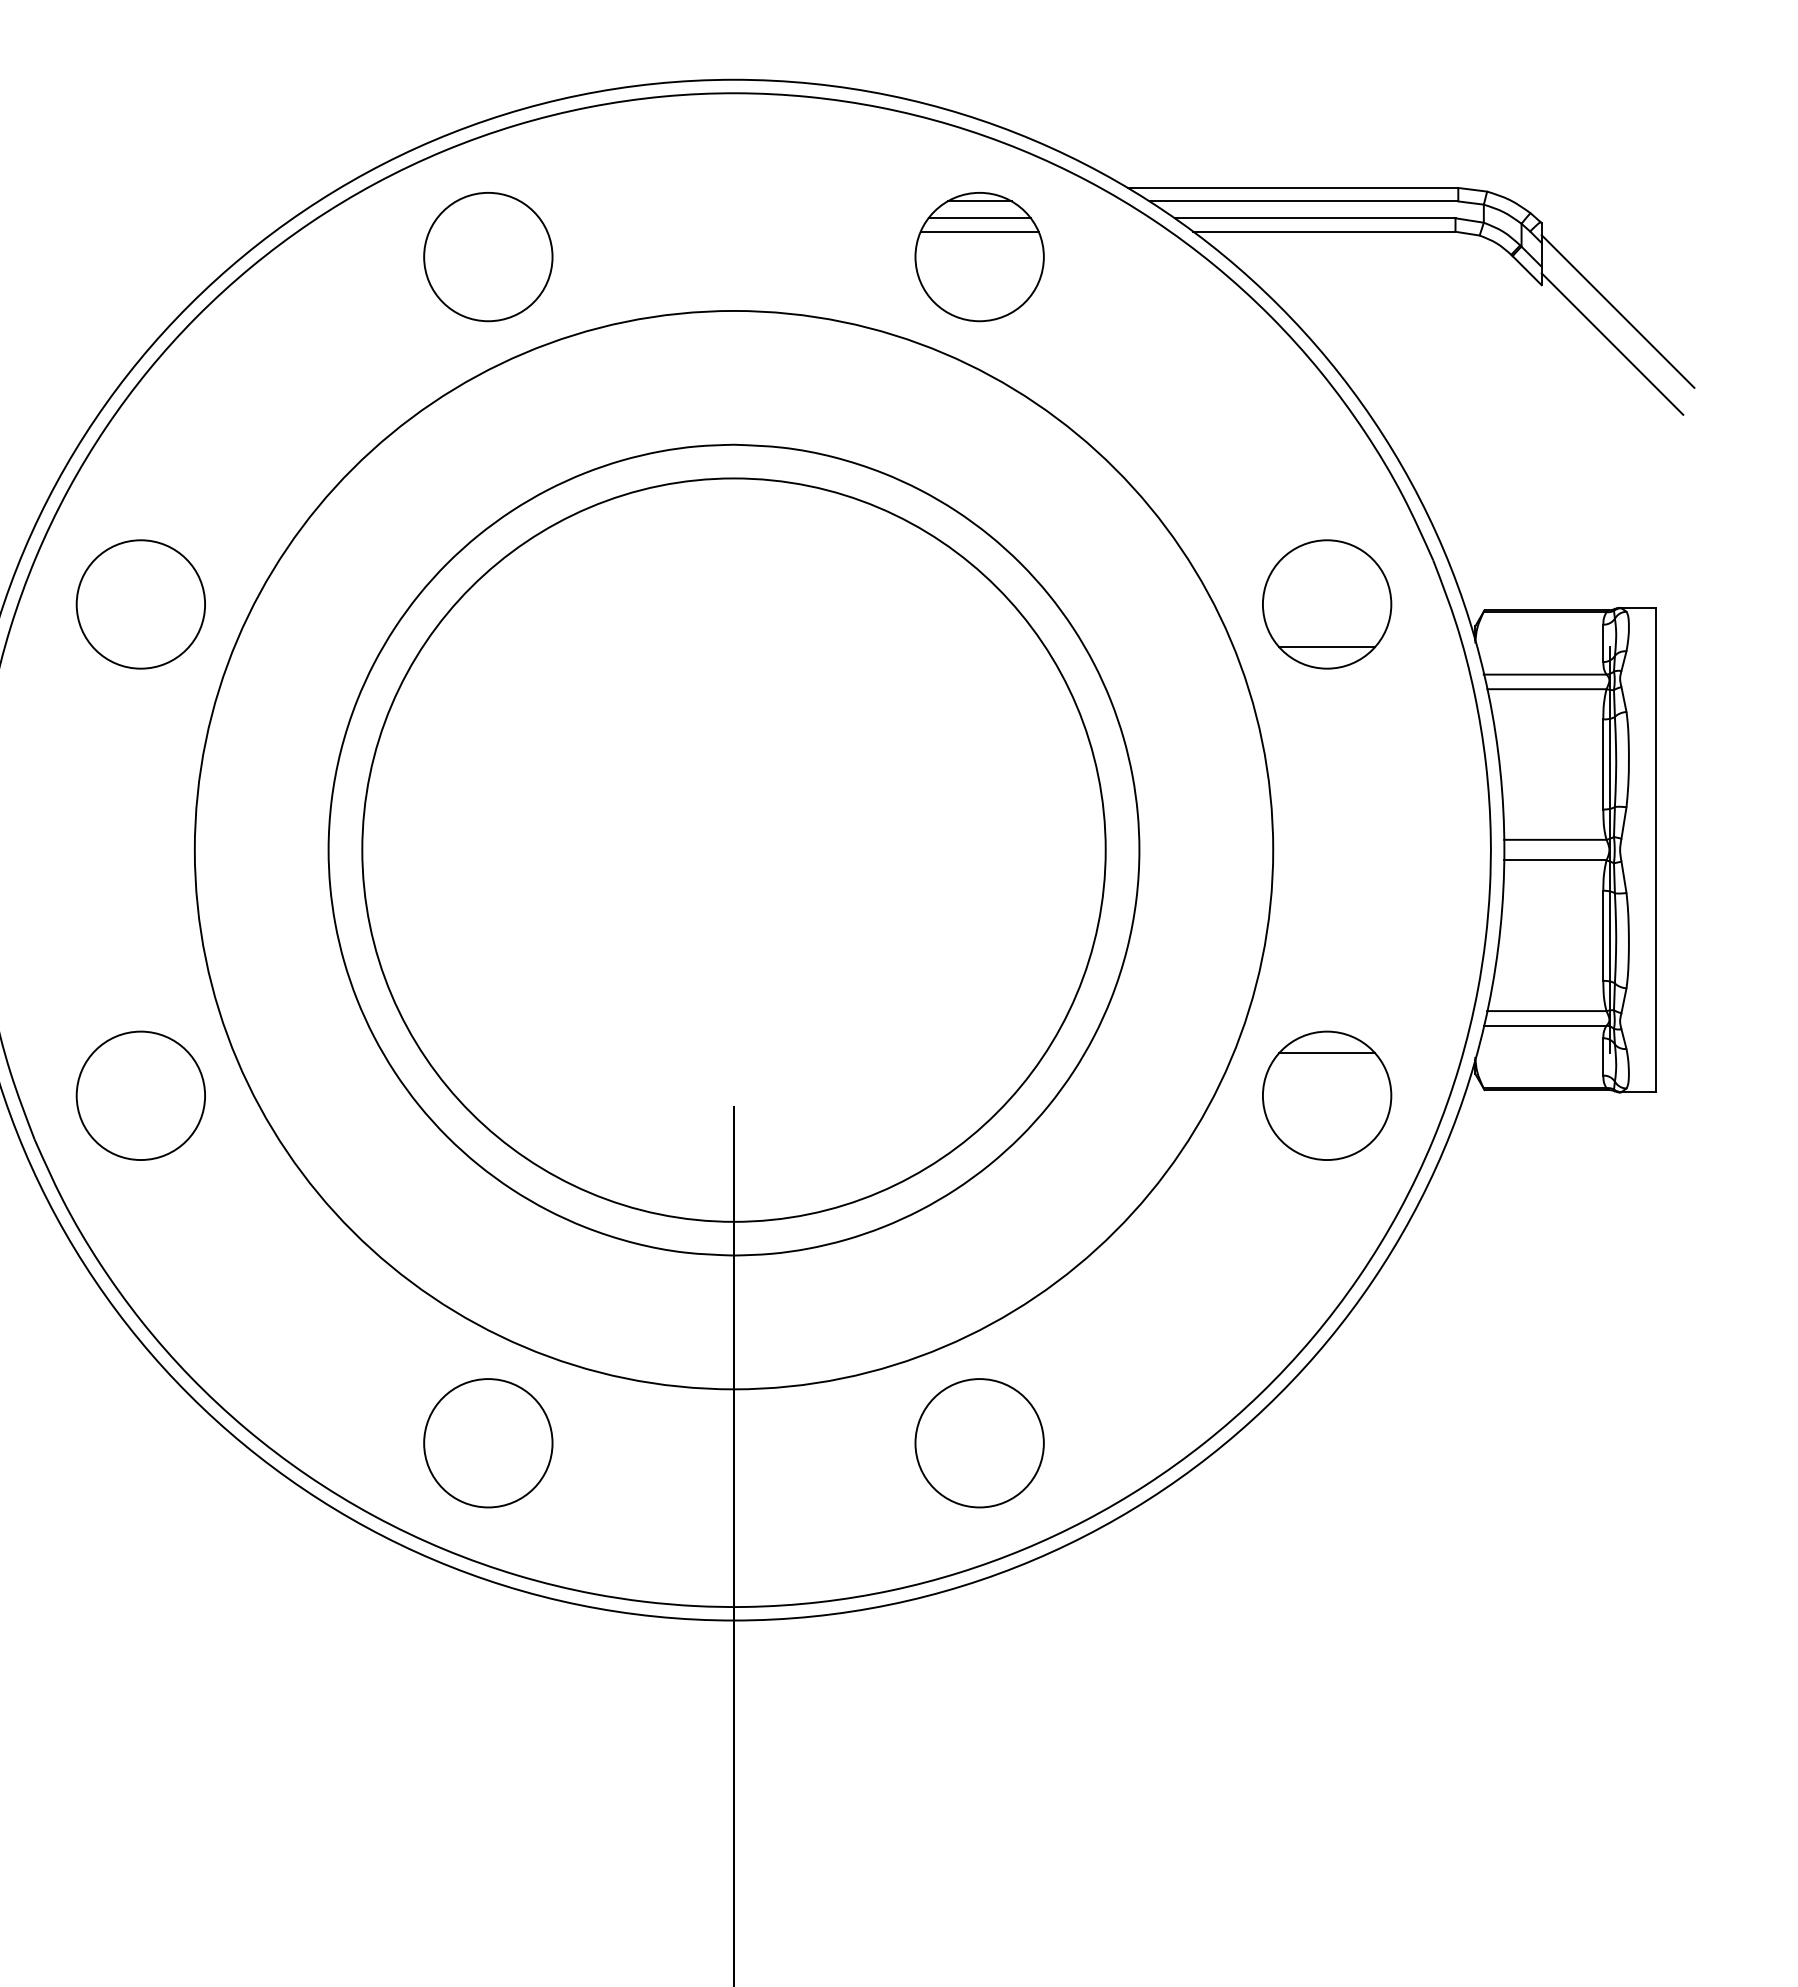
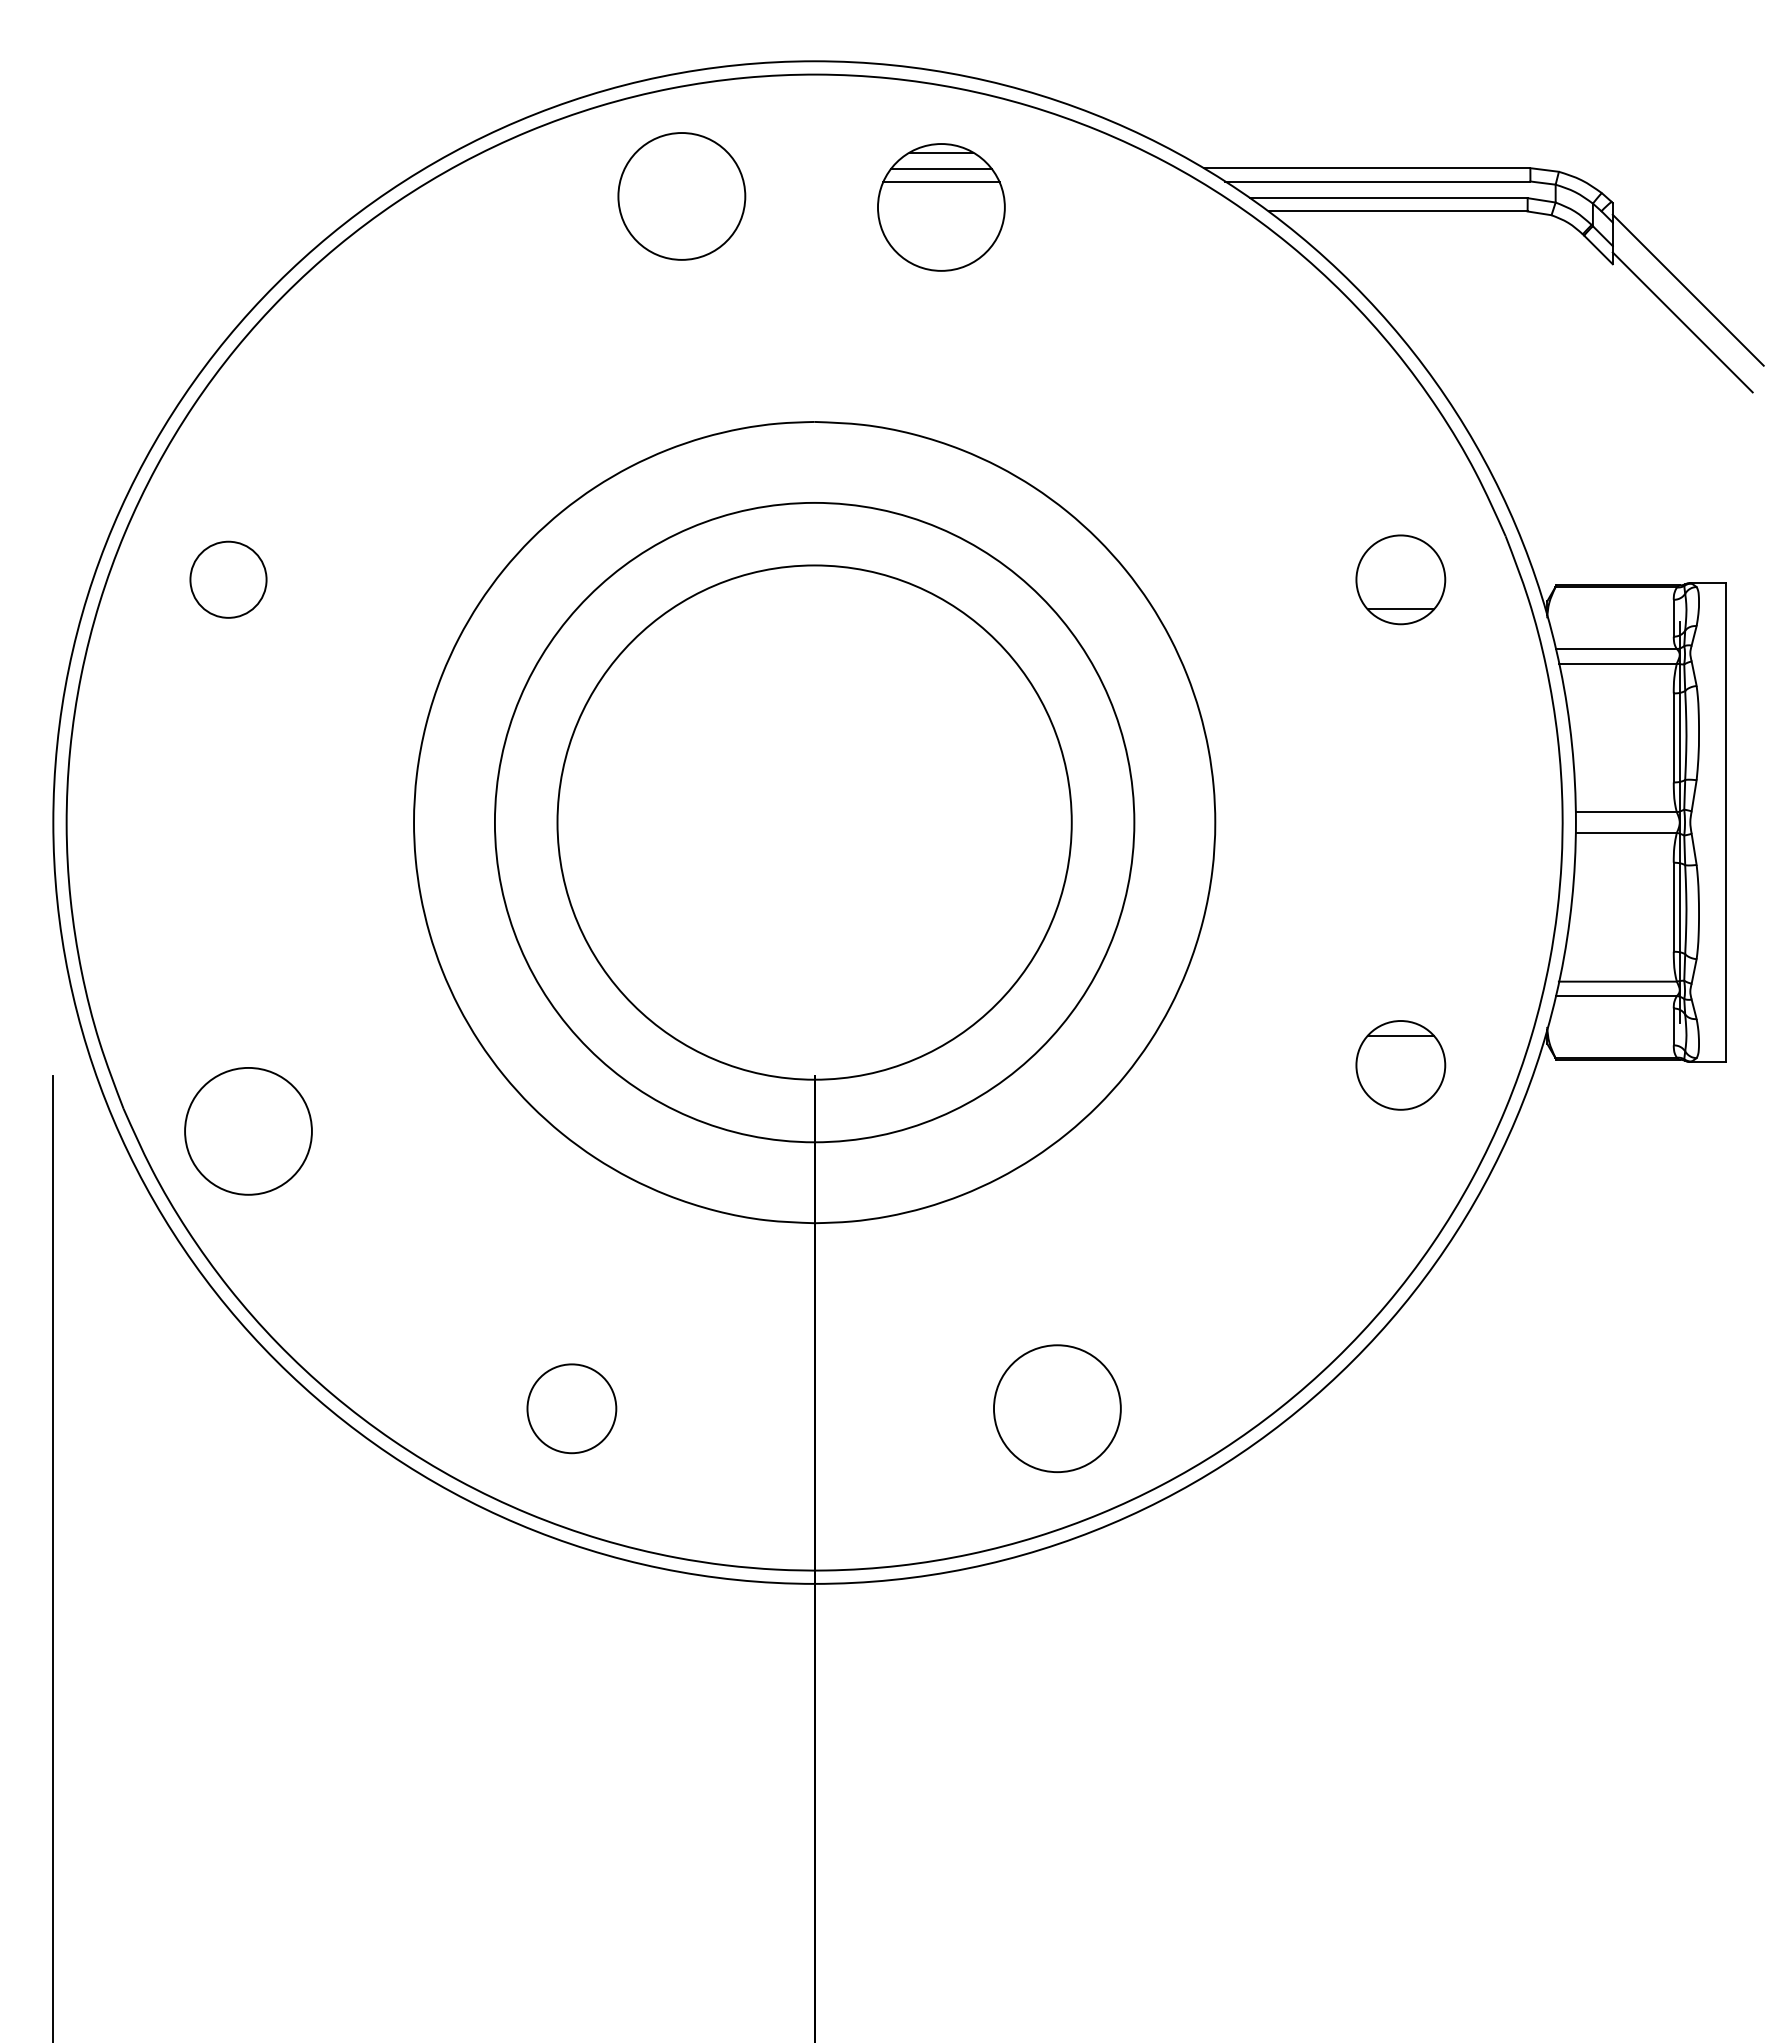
circle: (487, 257) -> (681, 196), moved
part: (979, 257) -> (941, 207), moved
circle: (140, 604) -> (228, 579), size x0.6
part: (1326, 604) -> (1400, 579), size x0.7
circle: (733, 850) -> (814, 822), size x0.6
circle: (733, 850) -> (814, 822), size x0.7
circle: (140, 1095) -> (248, 1131), moved
part: (1326, 1095) -> (1400, 1065), size x0.7
circle: (487, 1443) -> (571, 1408), size x0.7

